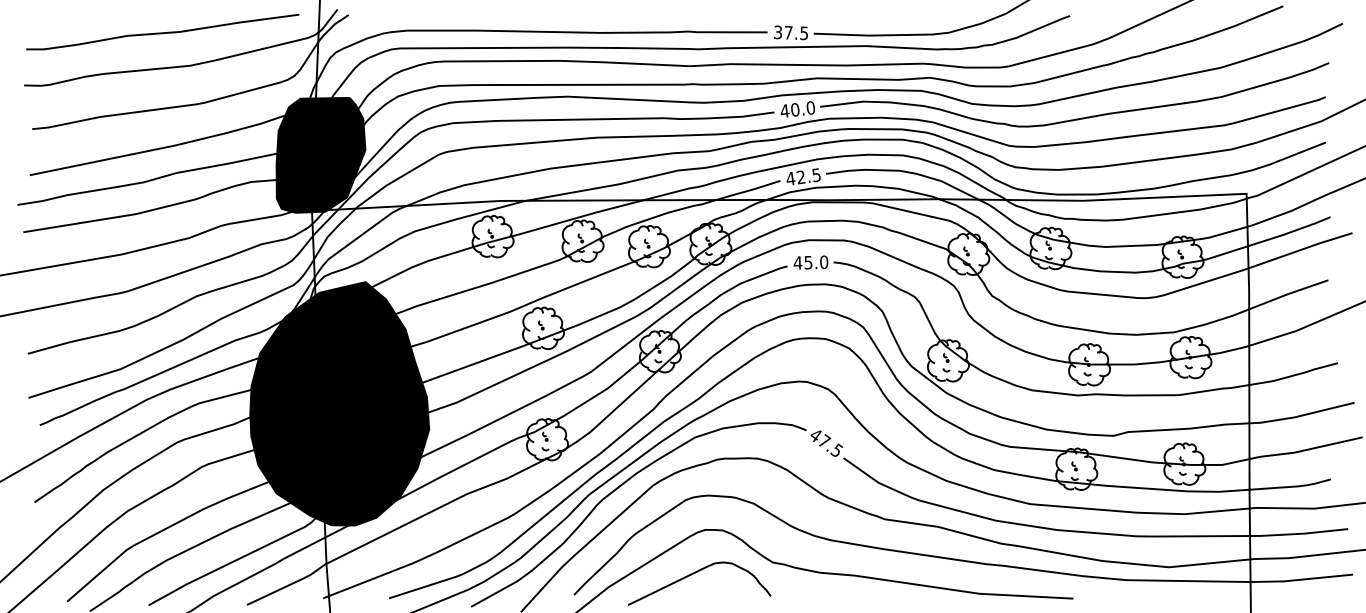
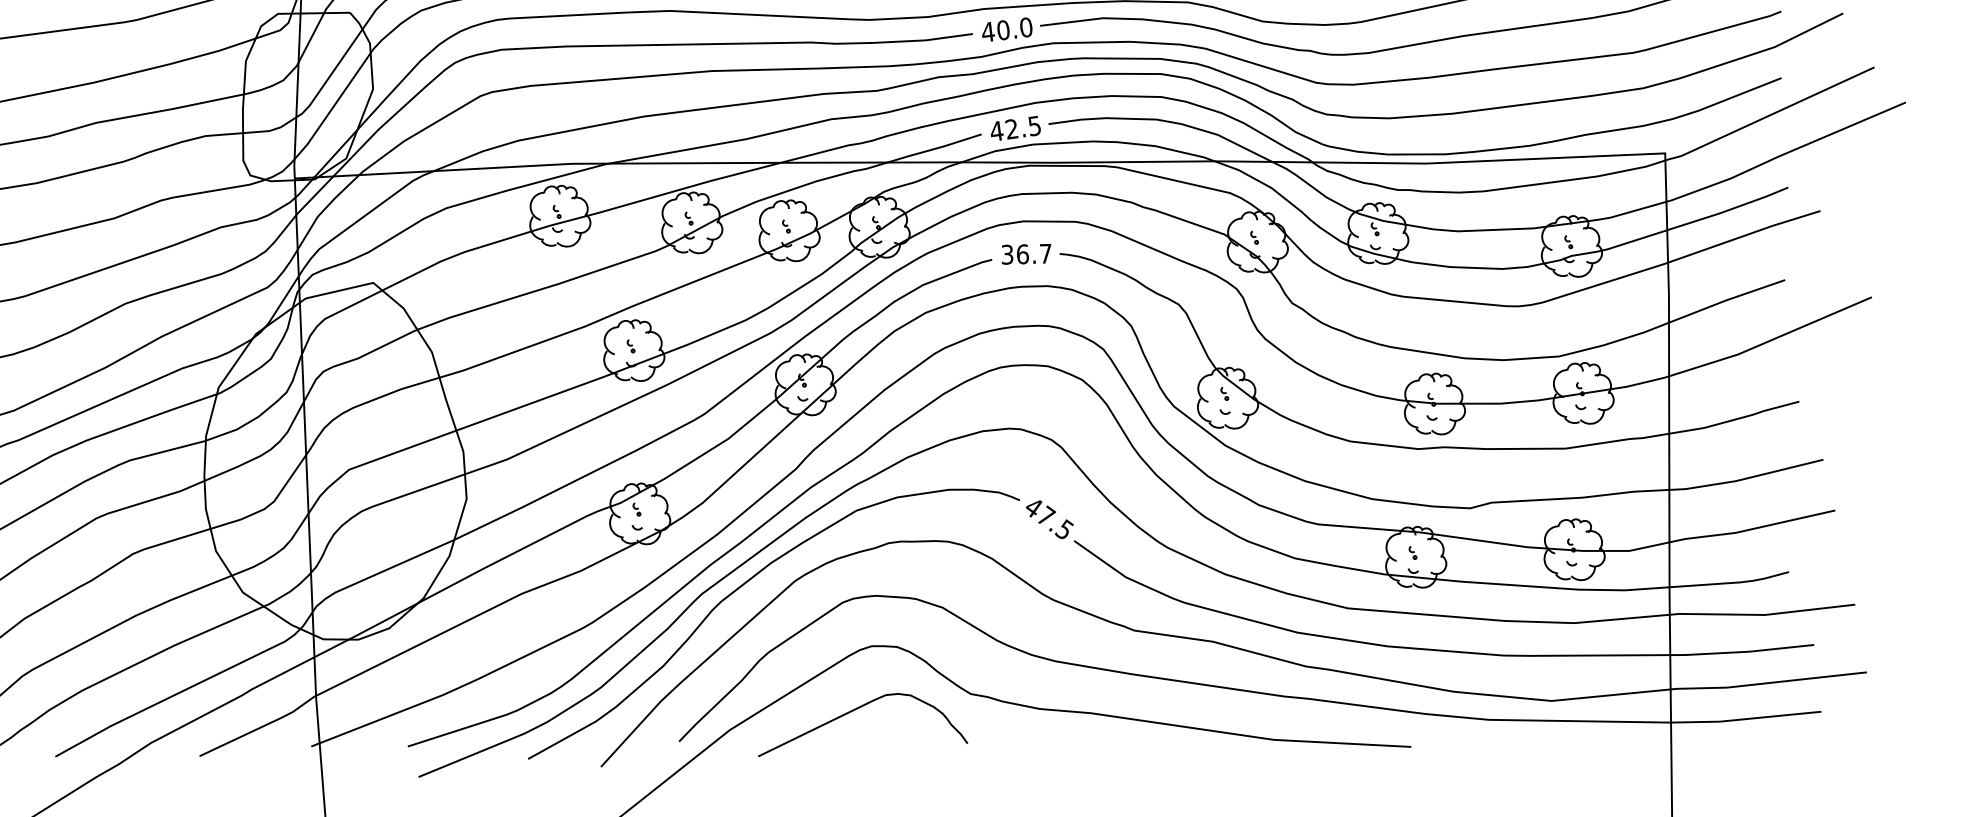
fill: (320, 154) -> (307, 95), removed
text: (810, 262) -> (1025, 254), 45.0 -> 36.7
fill: (339, 403) -> (335, 460), removed

